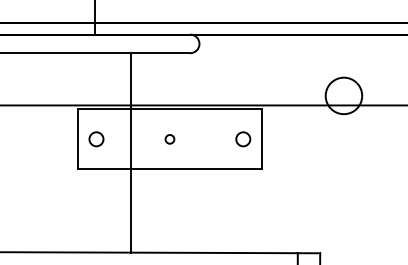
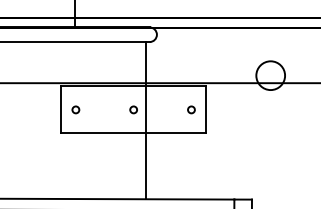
circle: (96, 138) -> (75, 109), size x0.62
circle: (243, 138) -> (191, 109), size x0.62
line: (130, 152) -> (145, 120), moved

